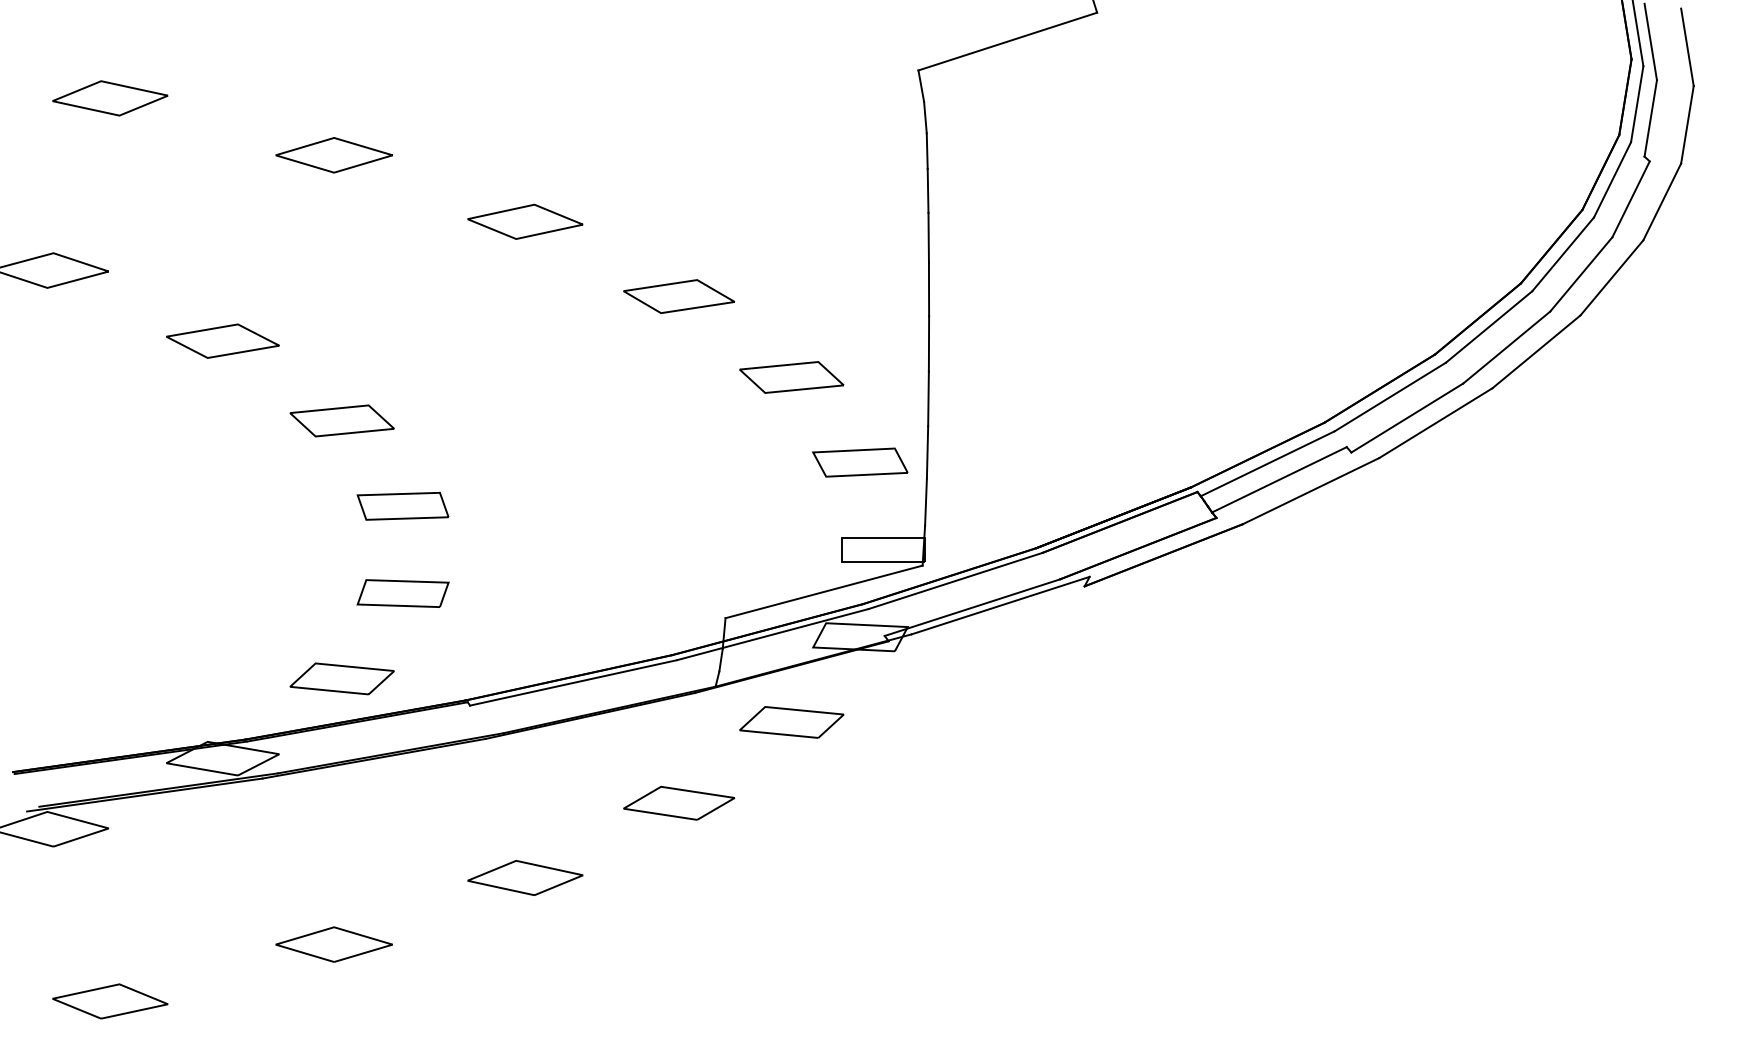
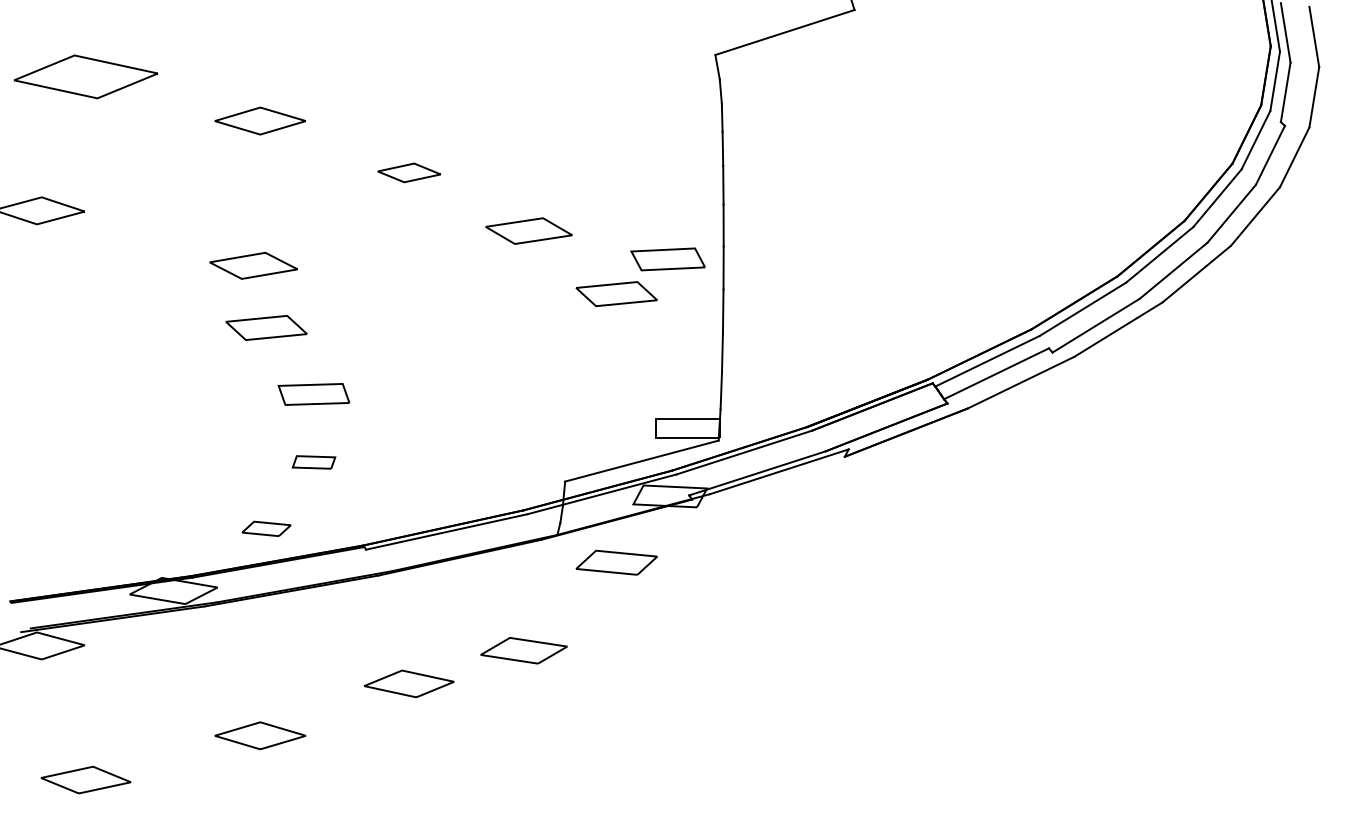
part: (109, 98) -> (85, 76), size x1.6
part: (525, 221) -> (409, 172), size x0.7
part: (222, 340) -> (253, 265), moved
part: (859, 462) -> (667, 259), moved
part: (402, 593) -> (313, 462), size x0.6
part: (342, 678) -> (266, 528), size x0.6
part: (678, 802) -> (523, 650), moved

